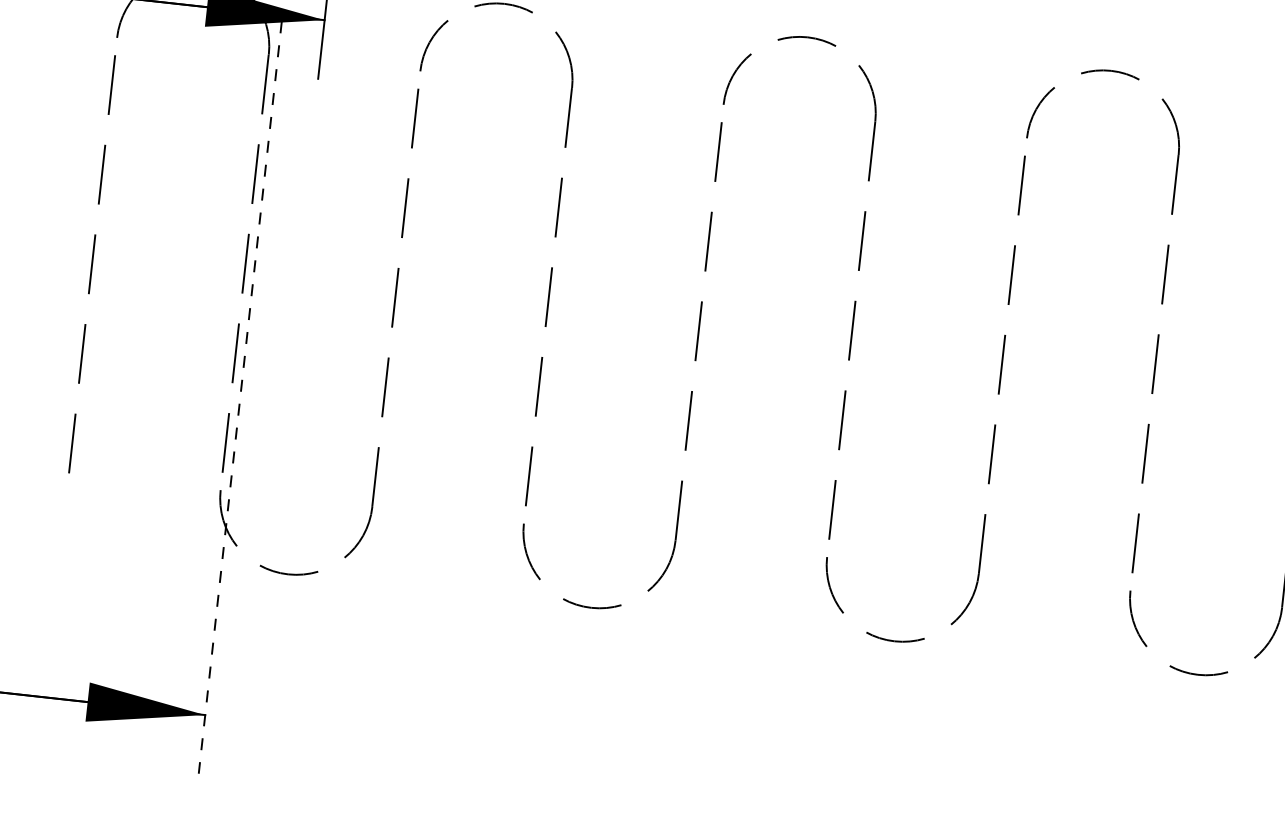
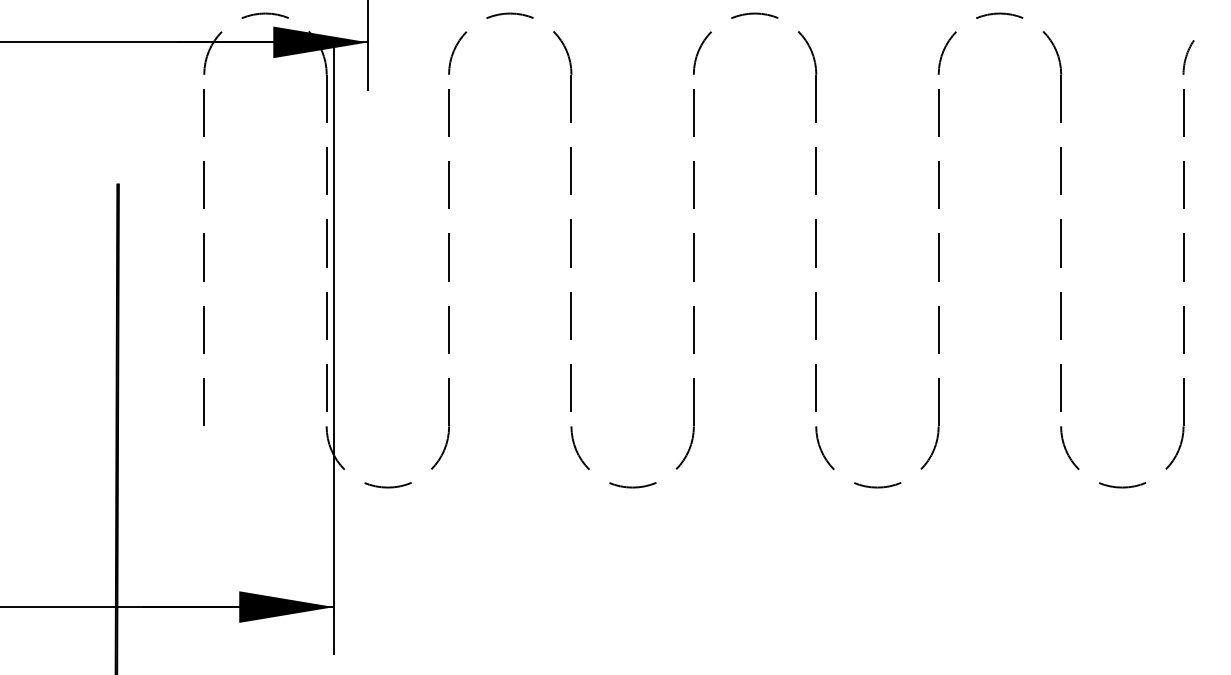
line: (240, 397) -> (334, 350), dashed -> solid

